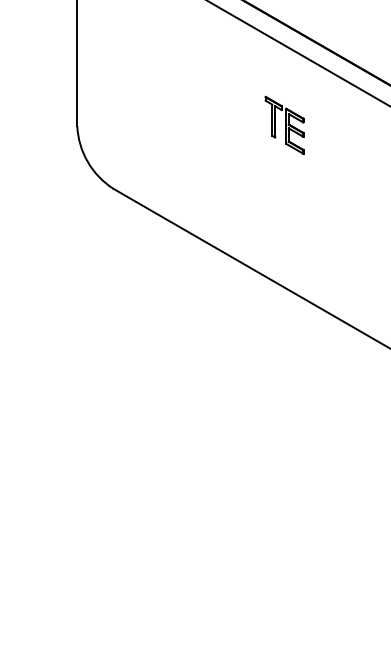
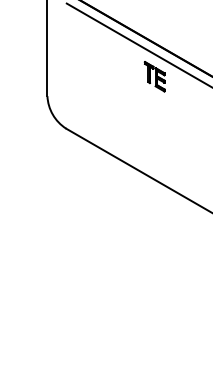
part: (283, 124) -> (154, 76), moved

